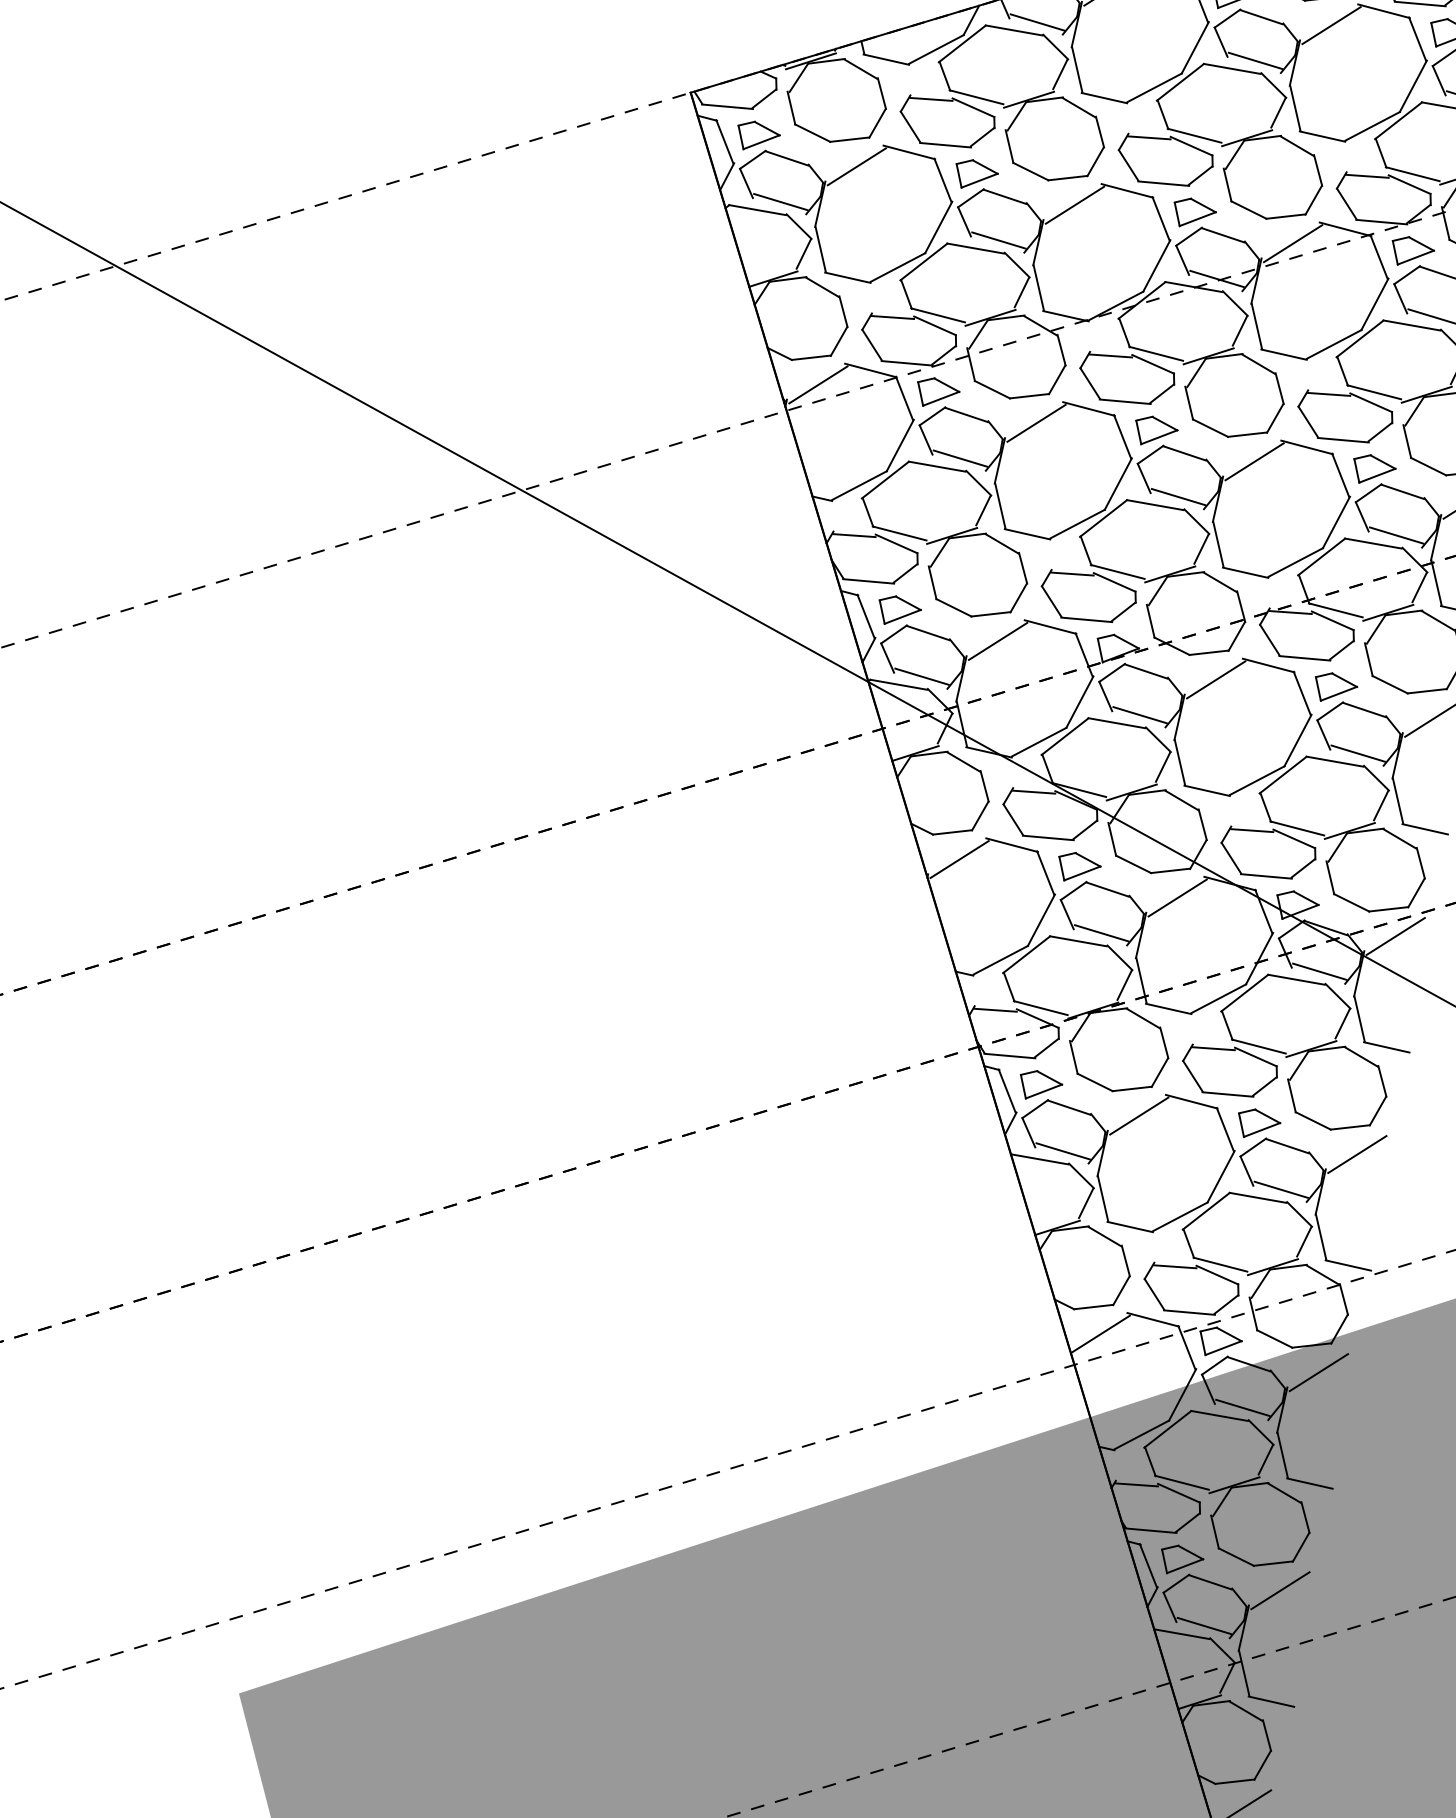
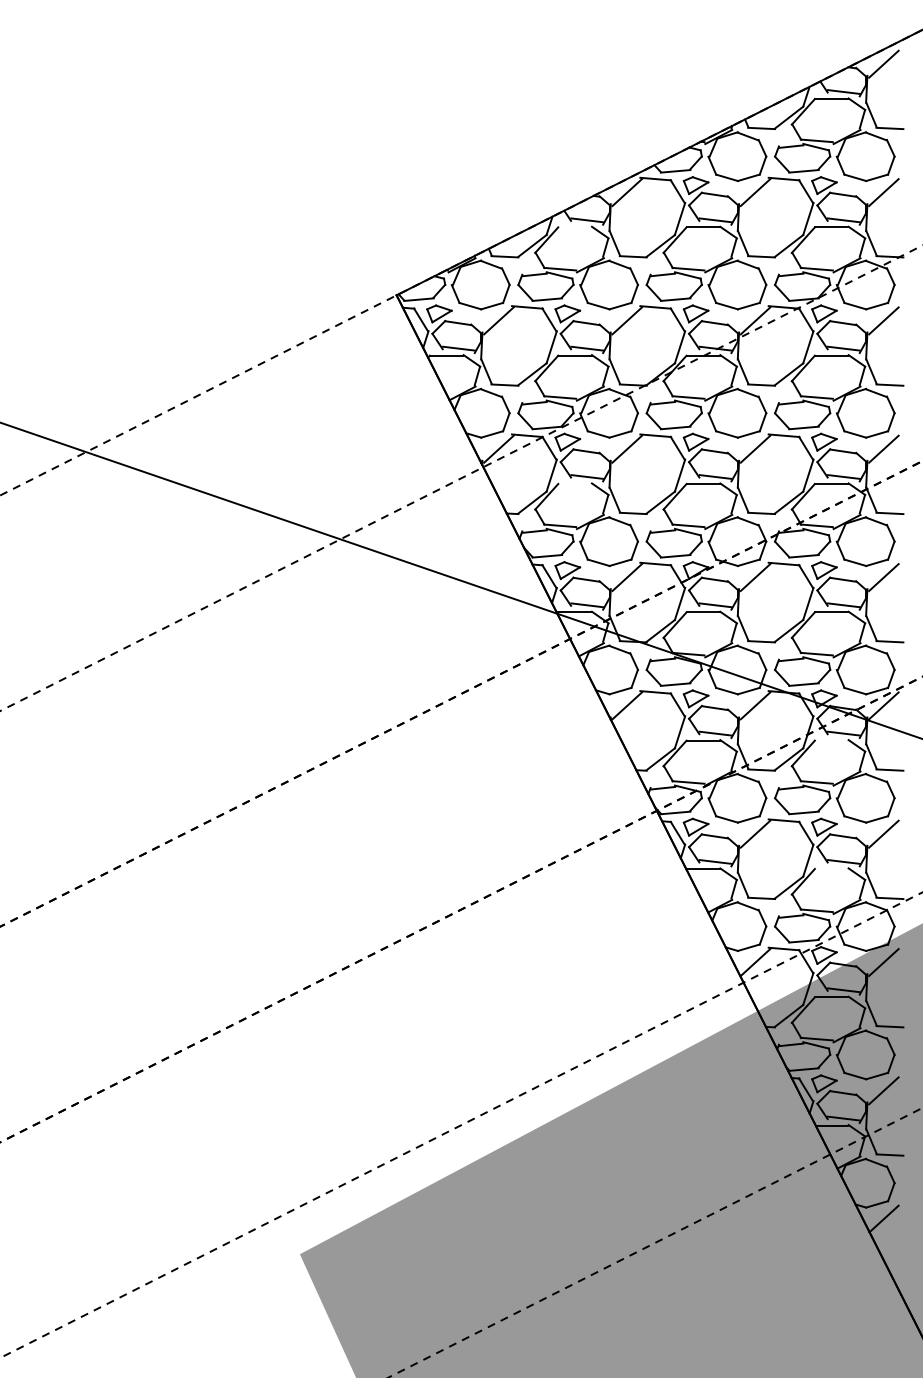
line: (1013, 30) -> (574, 227), removed
line: (936, 465) -> (574, 483), removed
line: (1296, 979) -> (831, 740), removed
line: (1258, 1197) -> (831, 868), removed

